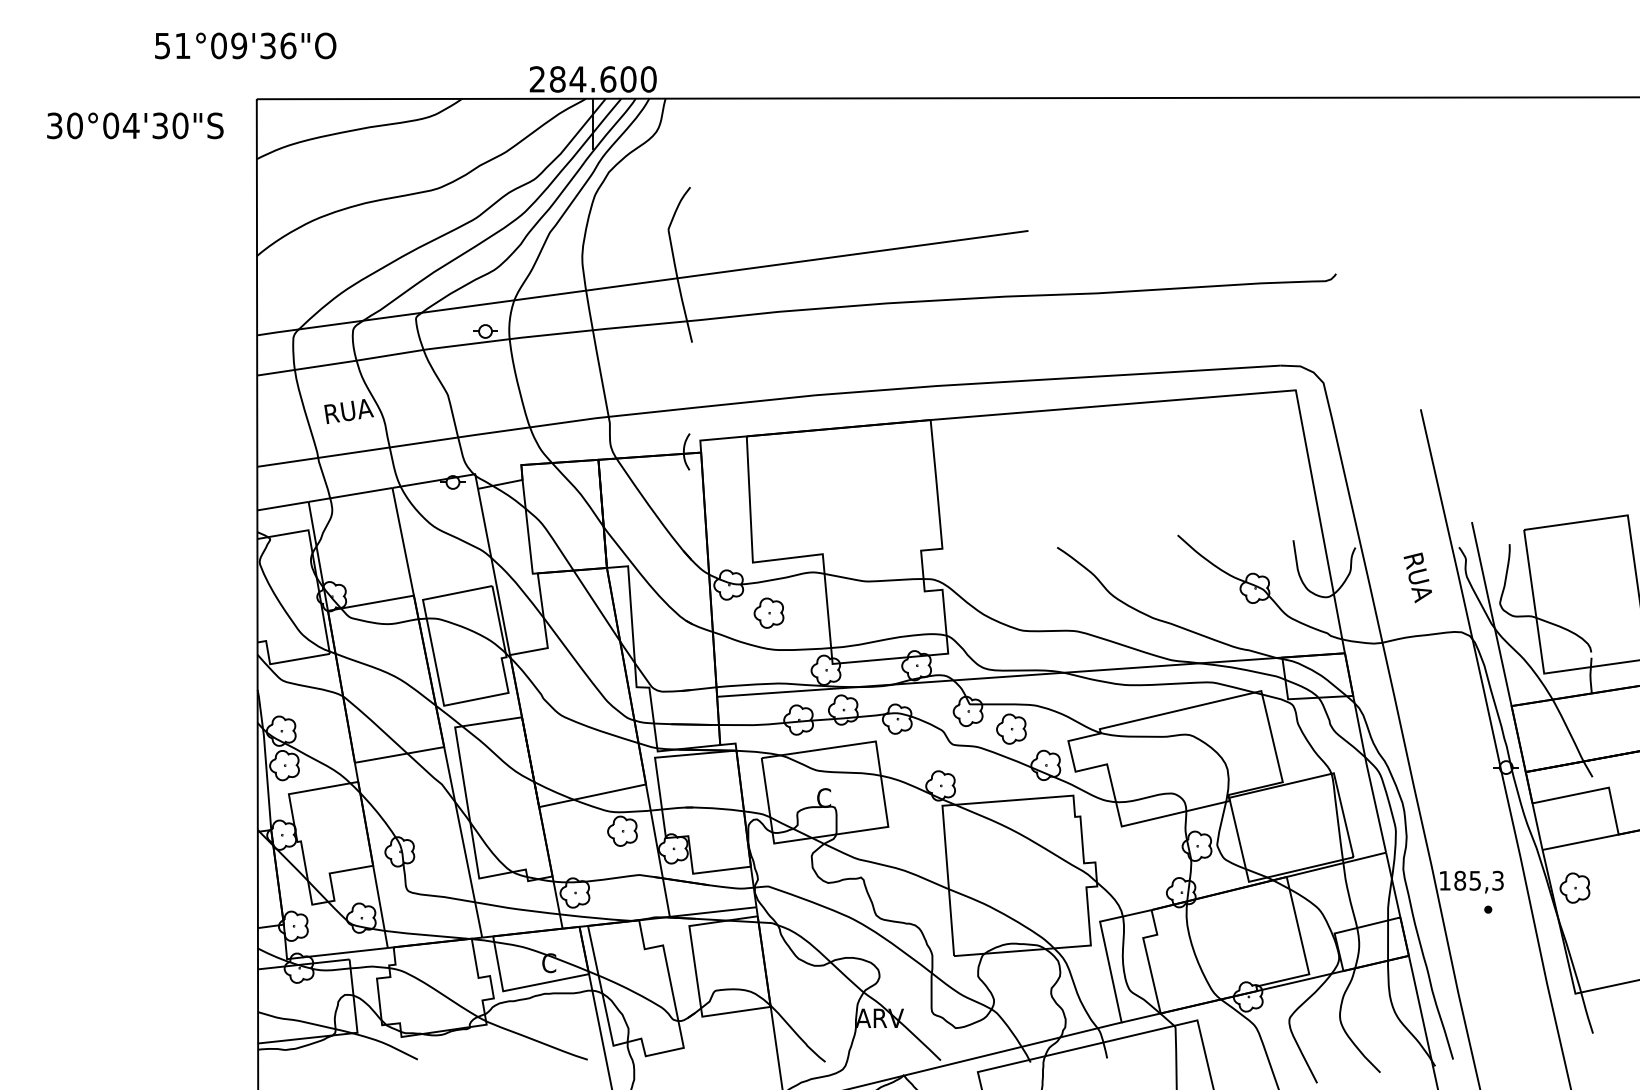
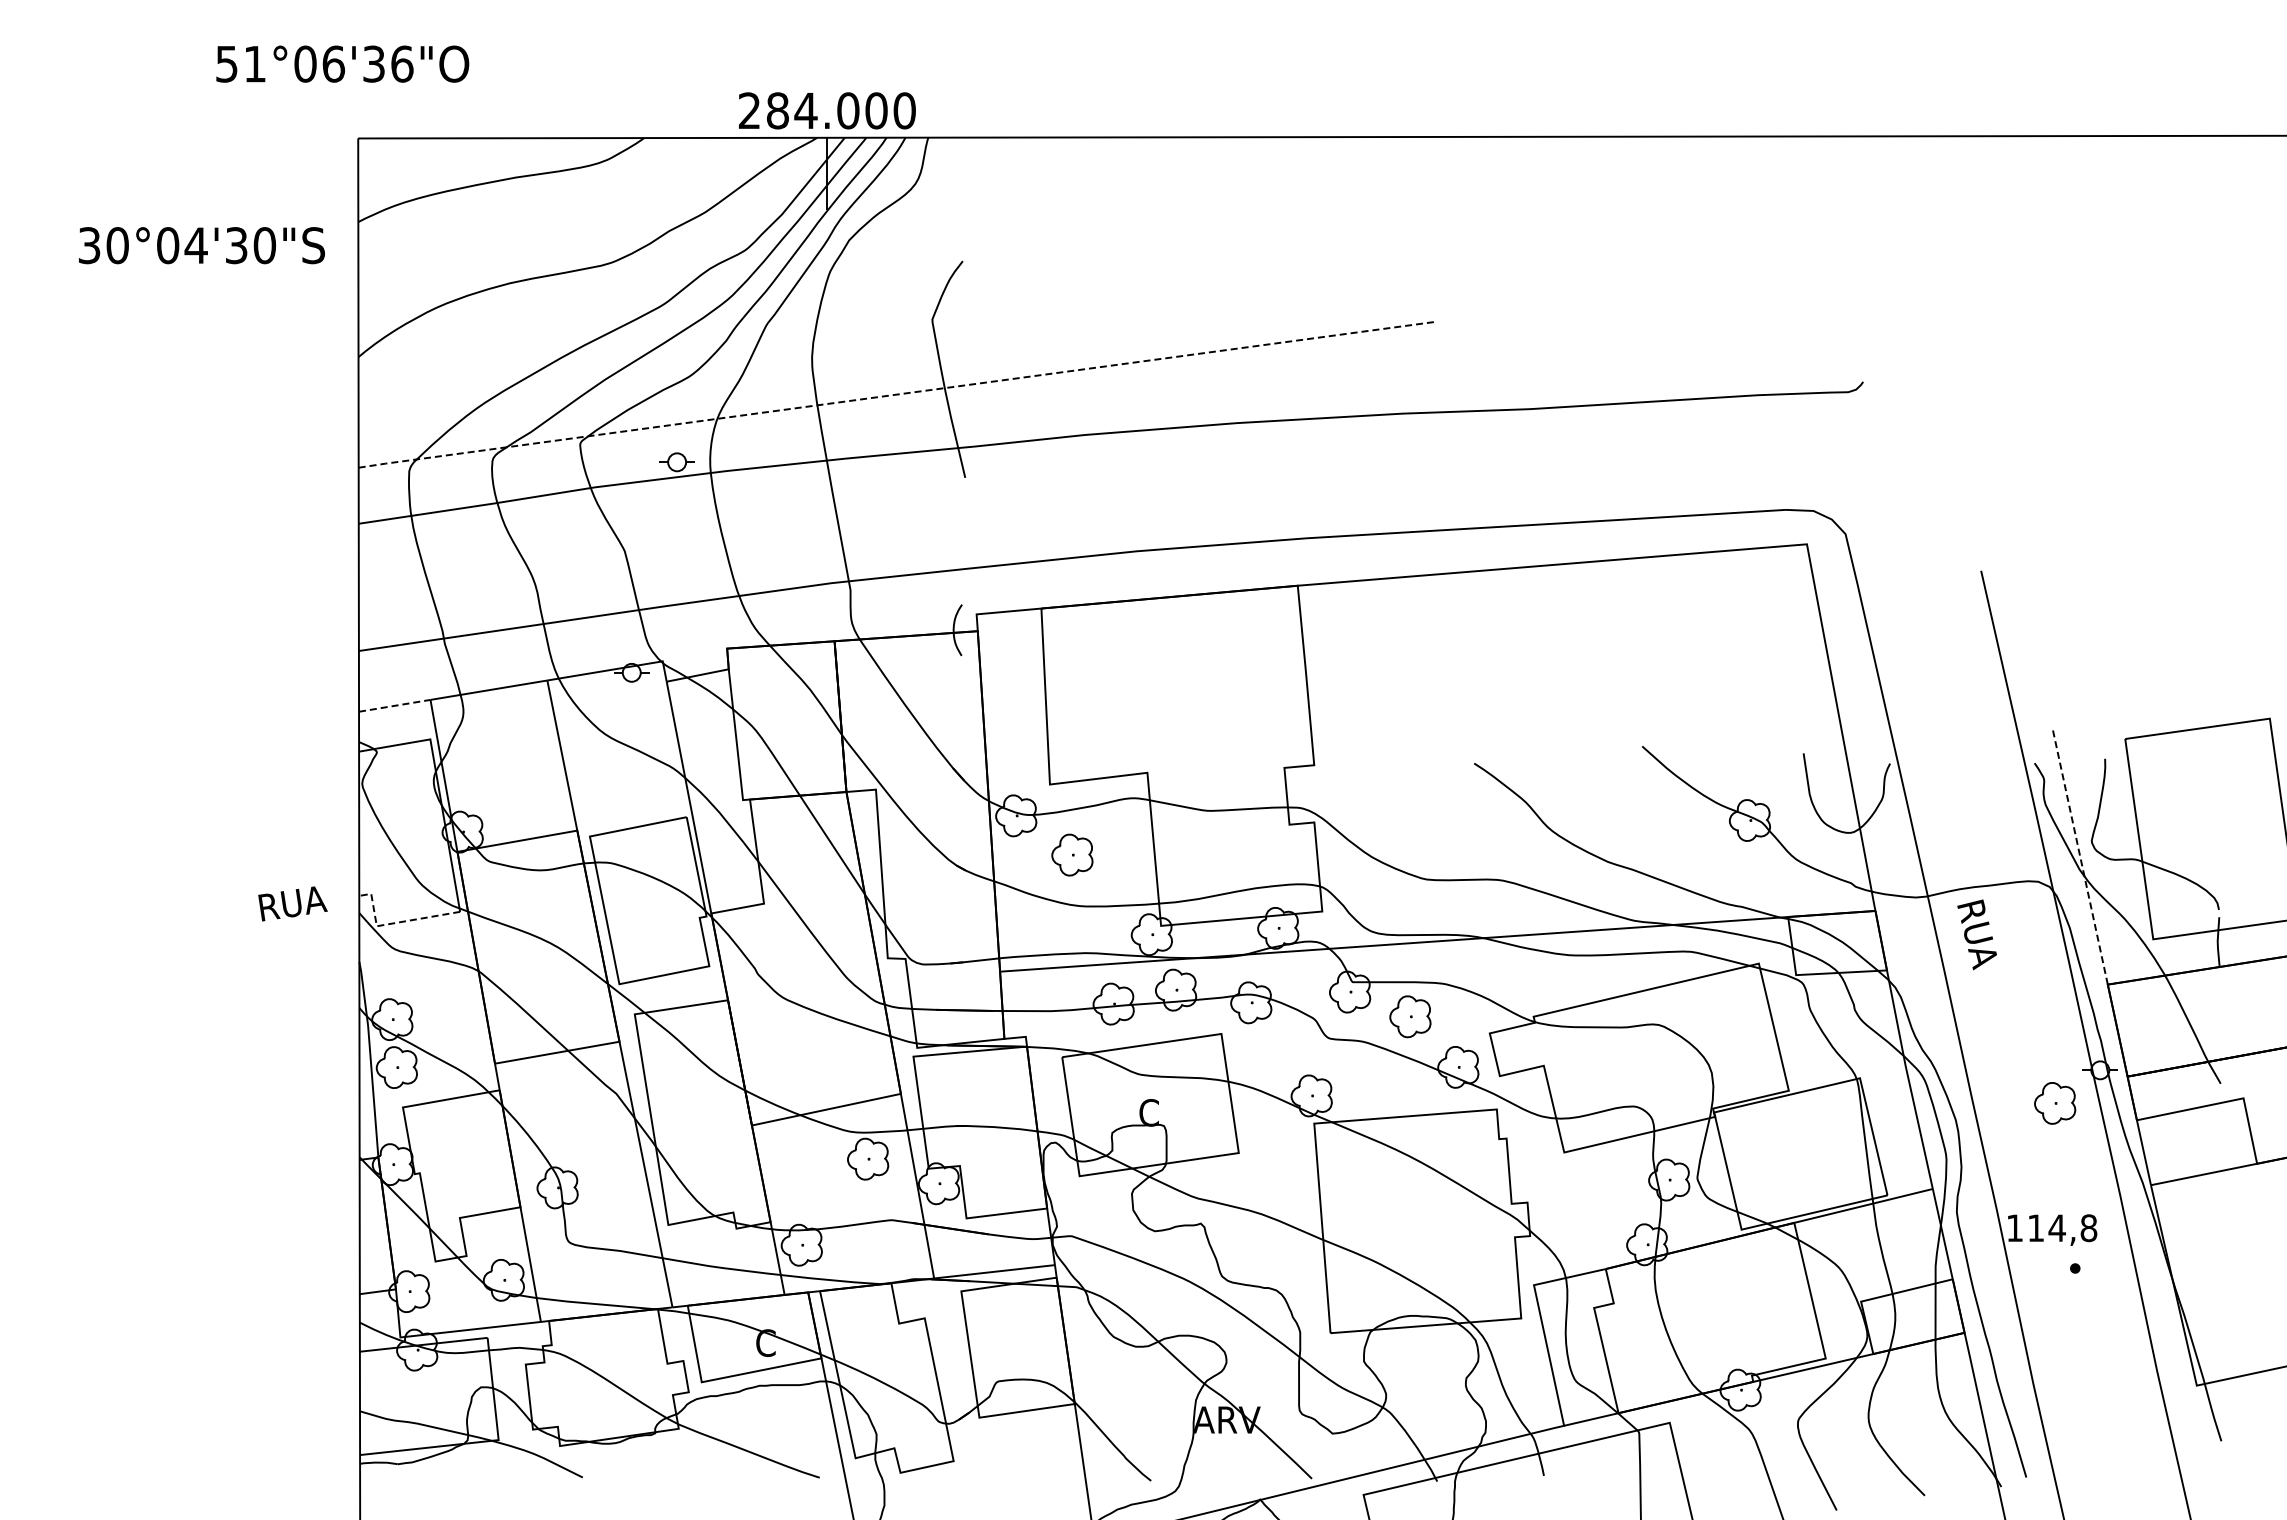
text: (239, 45) -> (333, 63), 51°09'36"O -> 51°06'36"O
text: (608, 79) -> (848, 110), 284.600 -> 284.000
text: (135, 125) -> (201, 245), moved
line: (642, 282) -> (895, 394), solid -> dashed
text: (348, 411) -> (292, 903), moved
line: (283, 505) -> (395, 705), solid -> dashed
text: (1417, 577) -> (1976, 934), moved
line: (1492, 613) -> (2080, 855), solid -> dashed
line: (282, 662) -> (394, 923), solid -> dashed
text: (1479, 881) -> (2062, 1228), 185,3 -> 114,8
part: (1575, 888) -> (2055, 1103), moved

